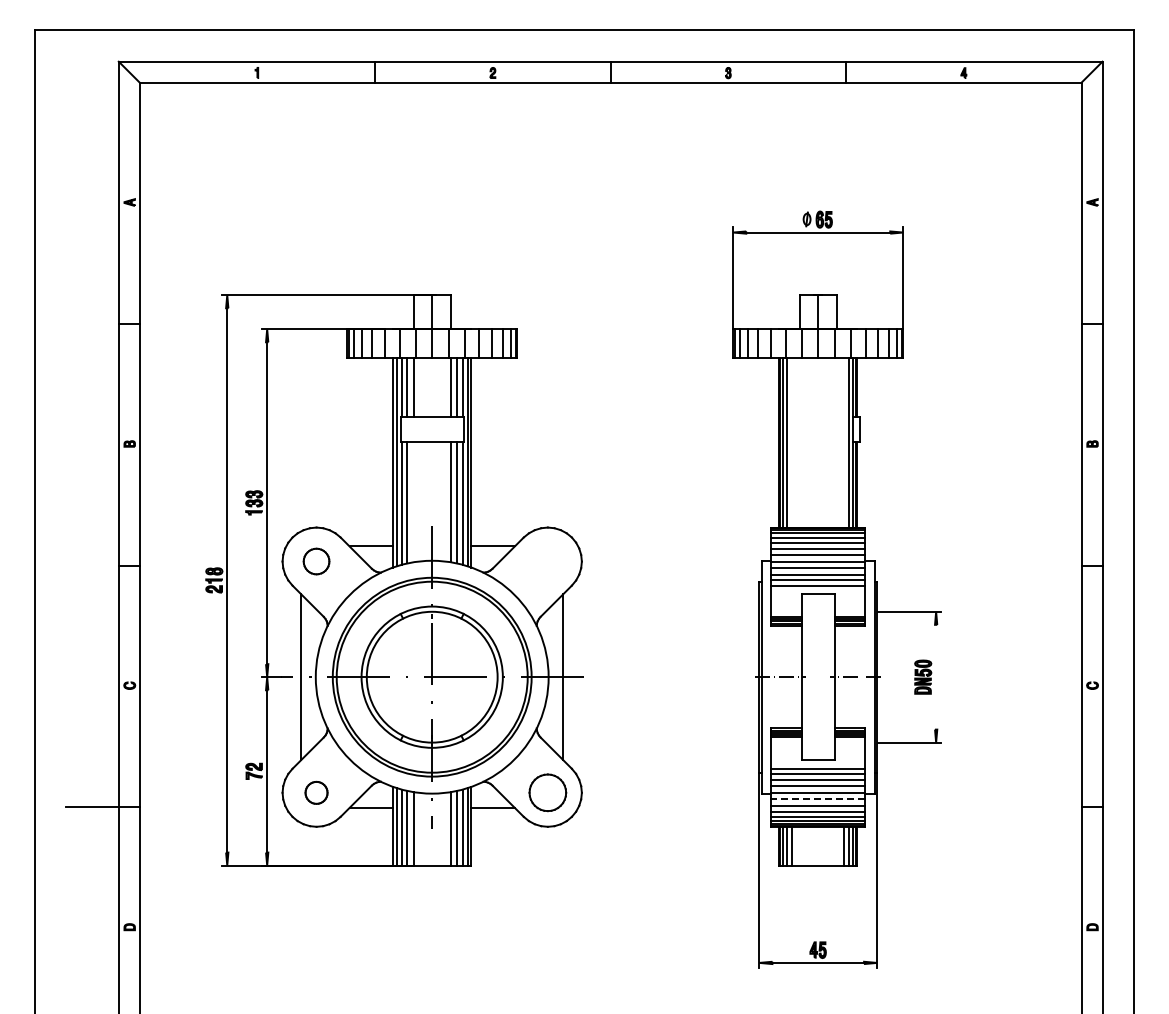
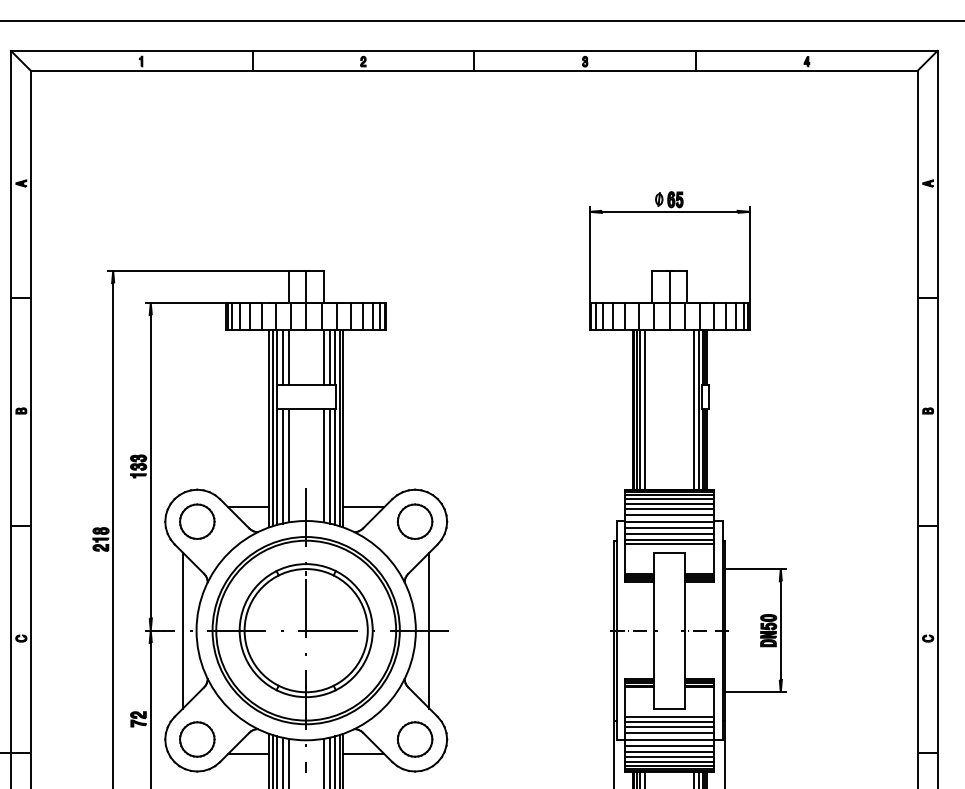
line: (792, 442) -> (645, 409), added
line: (844, 442) -> (694, 409), added
line: (413, 501) -> (288, 465), added
part: (316, 561) -> (197, 521), size x1.43
part: (547, 561) -> (414, 521), added
line: (936, 676) -> (781, 629), added
part: (316, 792) -> (197, 739), size x1.67
line: (817, 799) -> (669, 745), dashed -> solid

